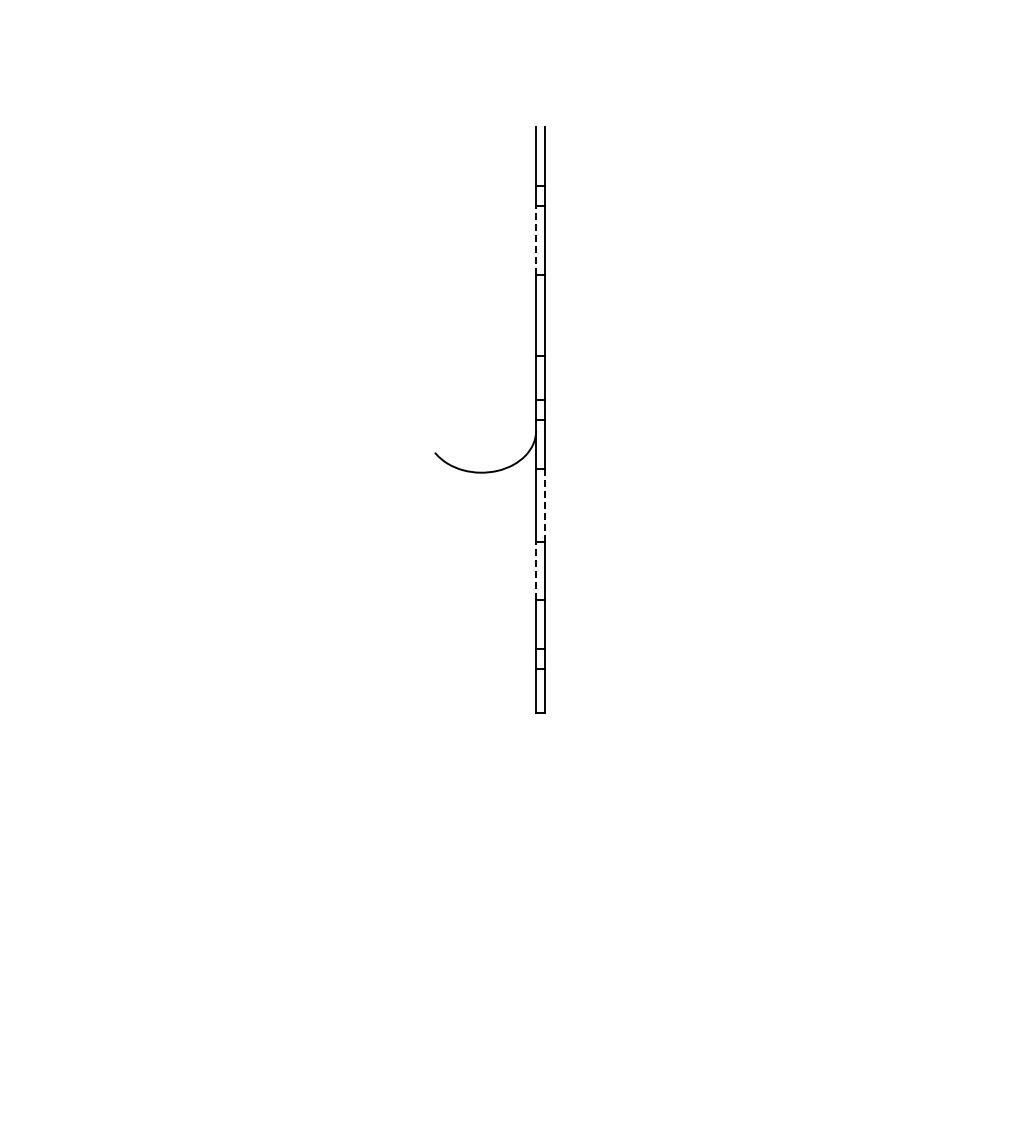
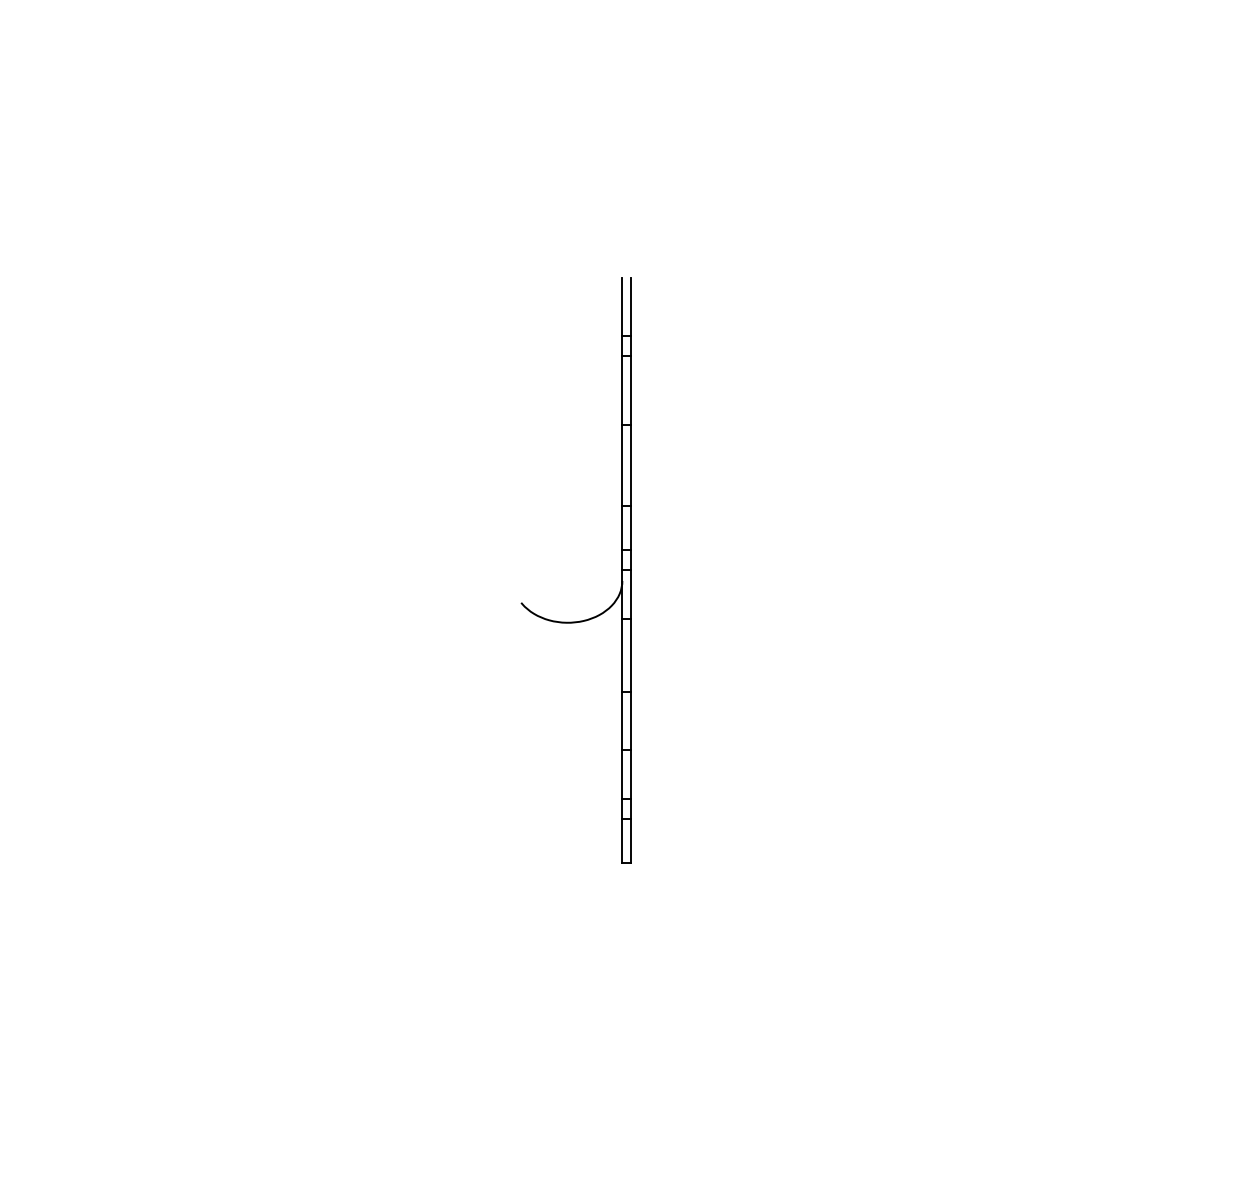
line: (536, 240) -> (622, 390), dashed -> solid
line: (544, 505) -> (630, 655), dashed -> solid
line: (536, 570) -> (622, 720), dashed -> solid

